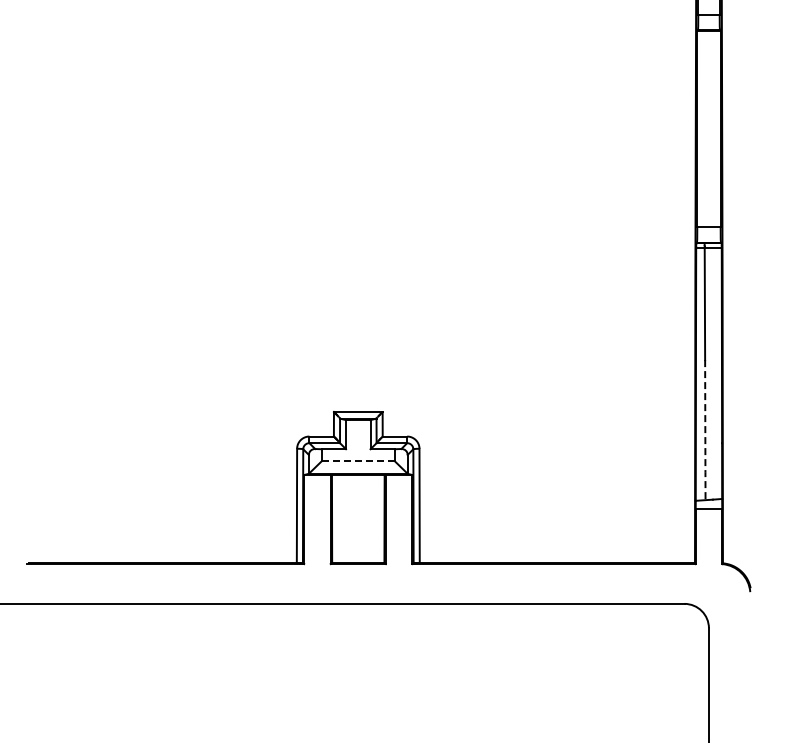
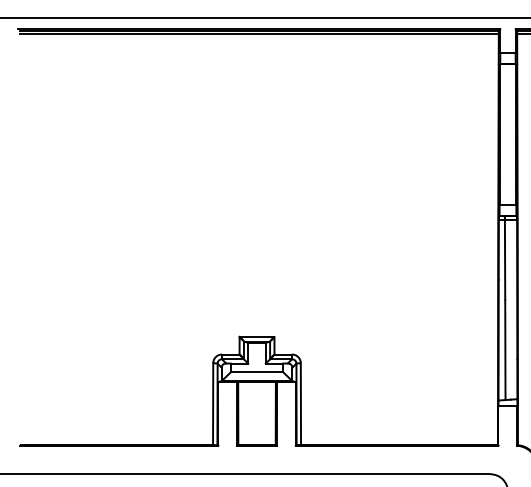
line: (705, 431) -> (505, 350), dashed -> solid
line: (358, 461) -> (257, 372), dashed -> solid

